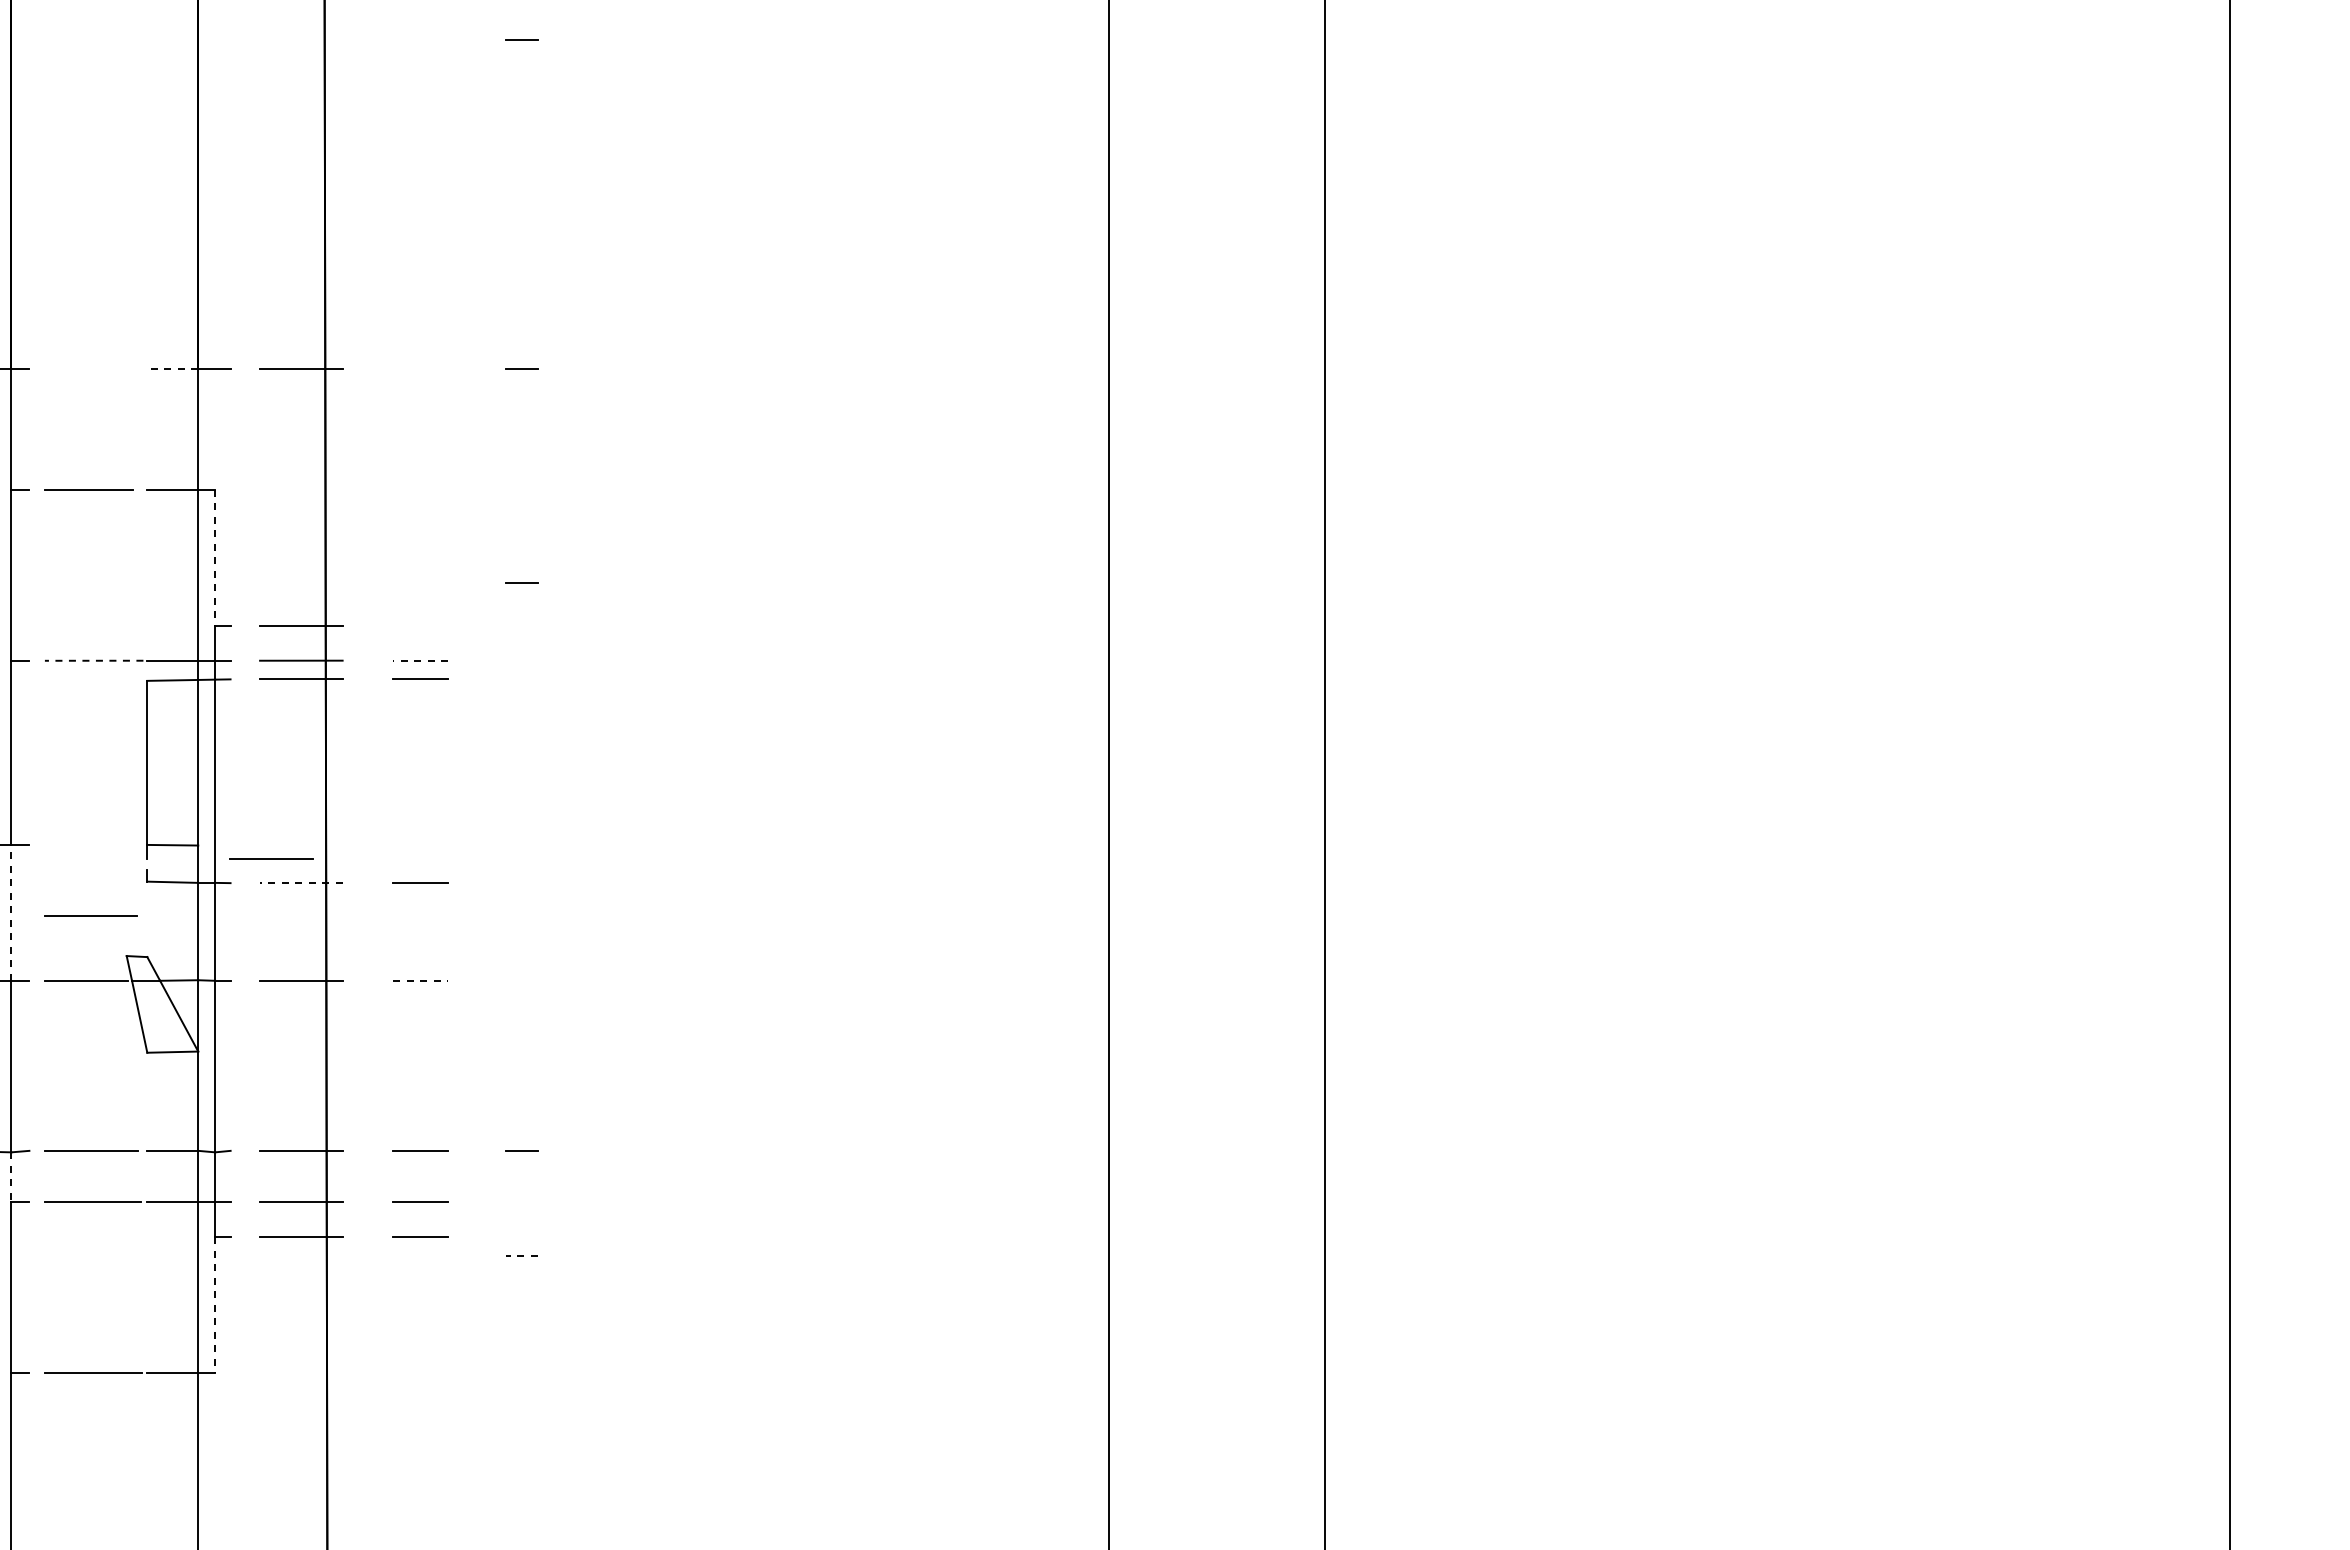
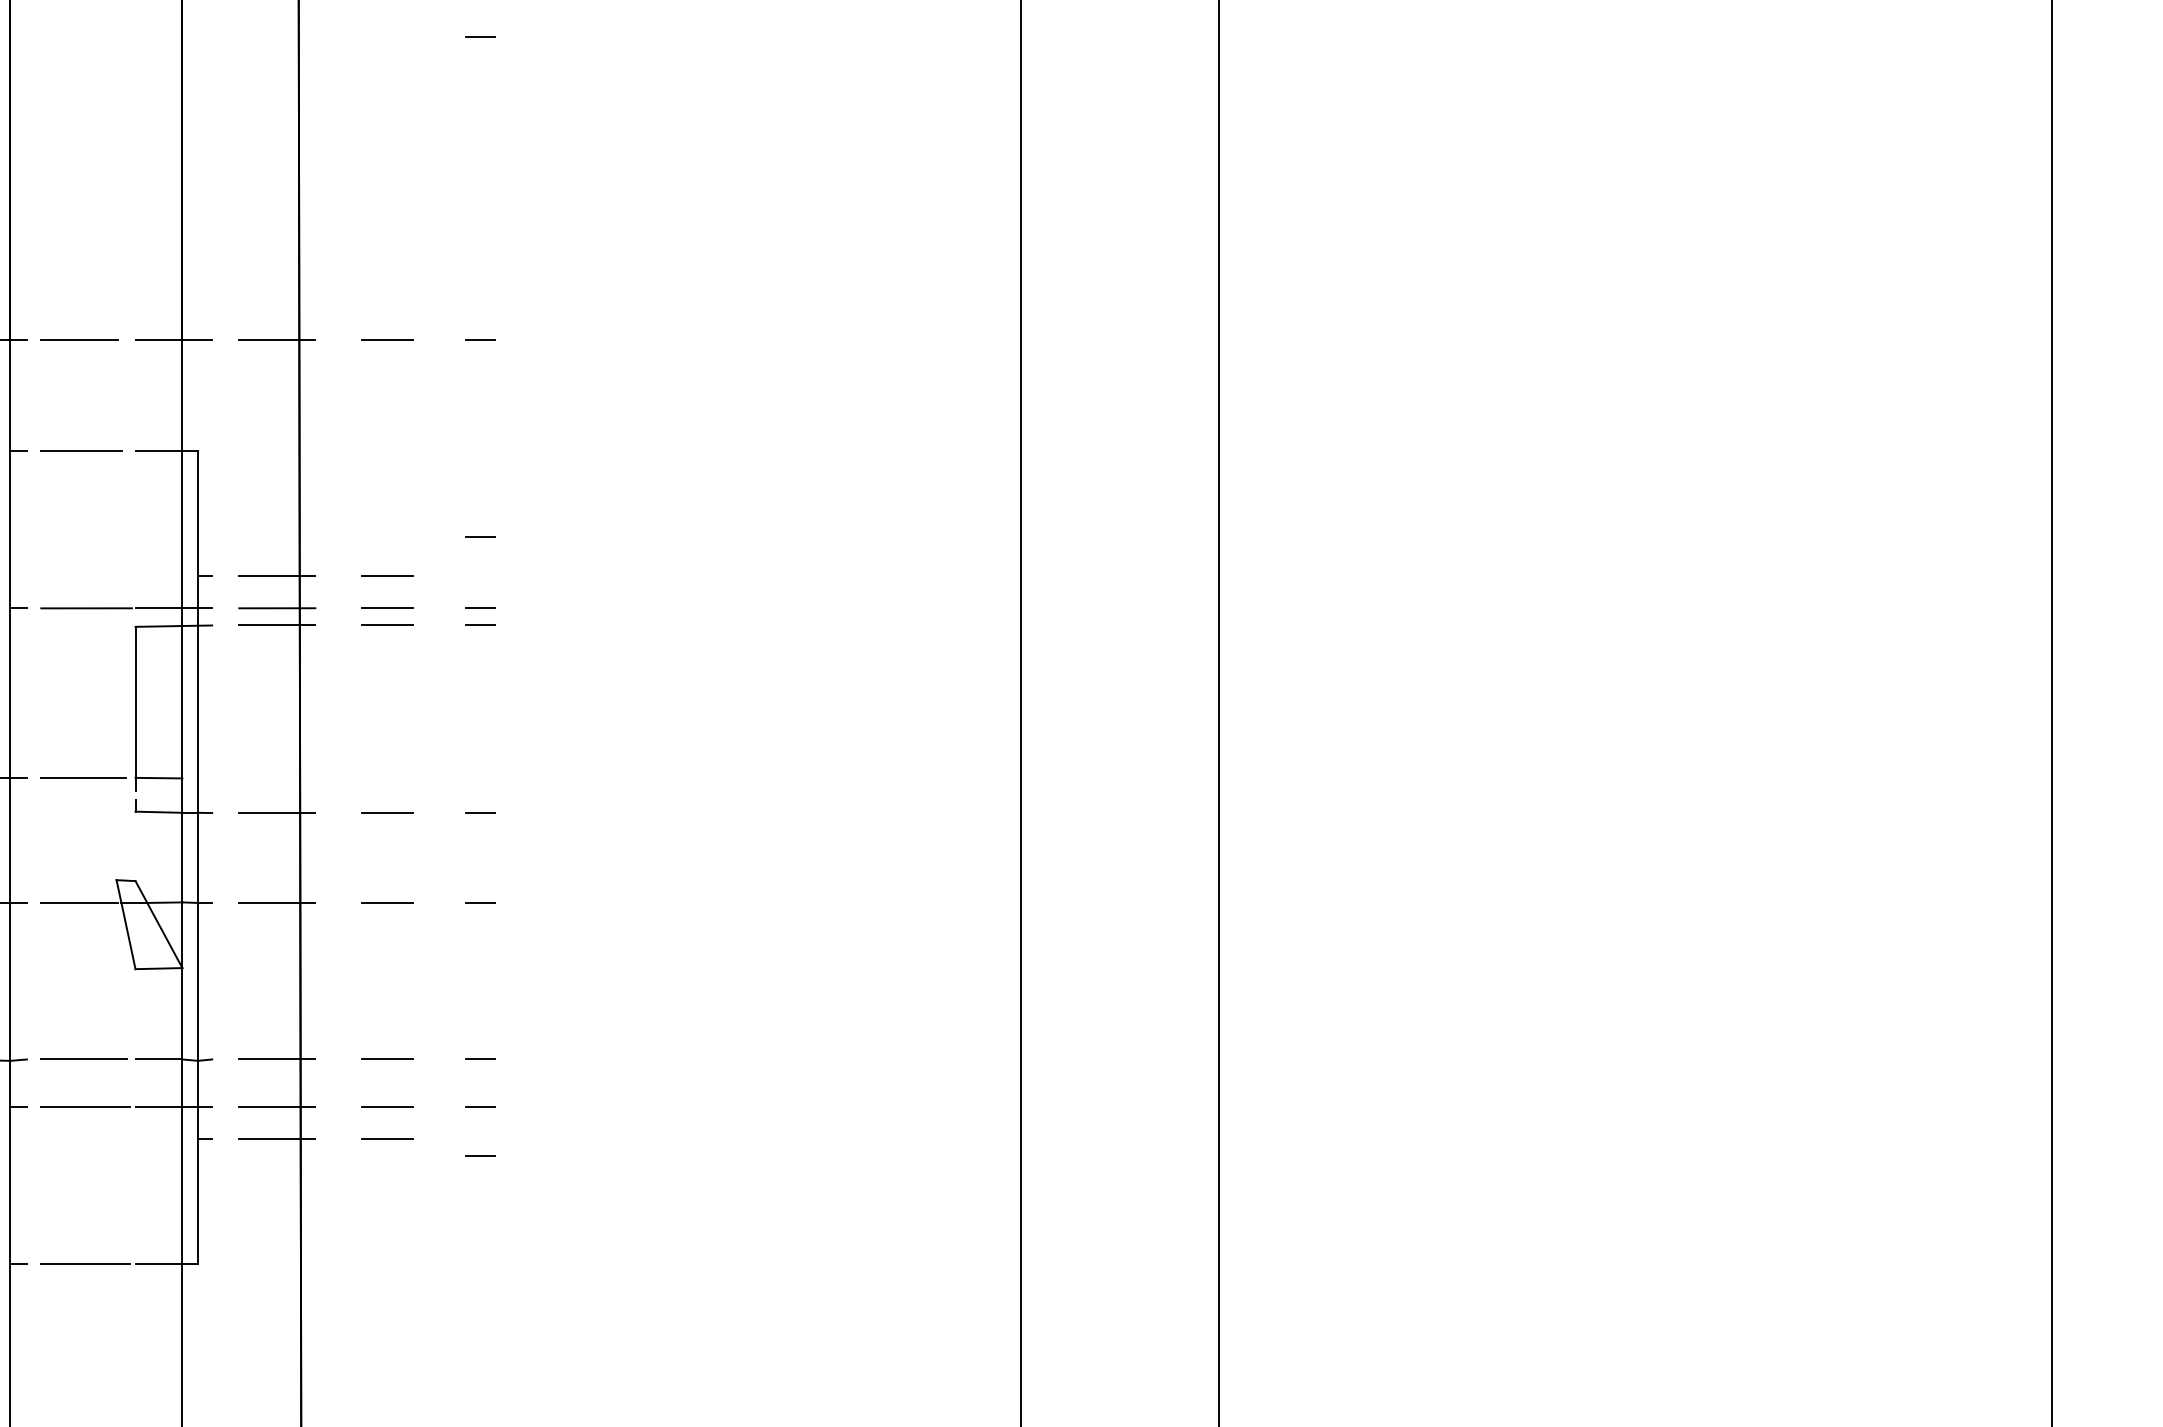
line: (172, 369) -> (158, 340), dashed -> solid
line: (420, 369) -> (386, 340), added
line: (215, 557) -> (198, 513), dashed -> solid
line: (420, 625) -> (386, 575), added
line: (93, 660) -> (85, 608), dashed -> solid
line: (420, 660) -> (386, 608), dashed -> solid
line: (521, 660) -> (479, 608), added
line: (521, 678) -> (479, 624), added
line: (271, 858) -> (79, 339), moved
line: (300, 883) -> (276, 813), dashed -> solid
line: (521, 883) -> (479, 813), added
line: (11, 912) -> (10, 840), dashed -> solid
line: (90, 915) -> (83, 777), moved
line: (421, 980) -> (387, 902), dashed -> solid
line: (521, 980) -> (479, 902), added
line: (11, 1177) -> (10, 1084), dashed -> solid
line: (521, 1202) -> (479, 1107), added
line: (521, 1256) -> (479, 1156), dashed -> solid
line: (215, 1305) -> (198, 1201), dashed -> solid

